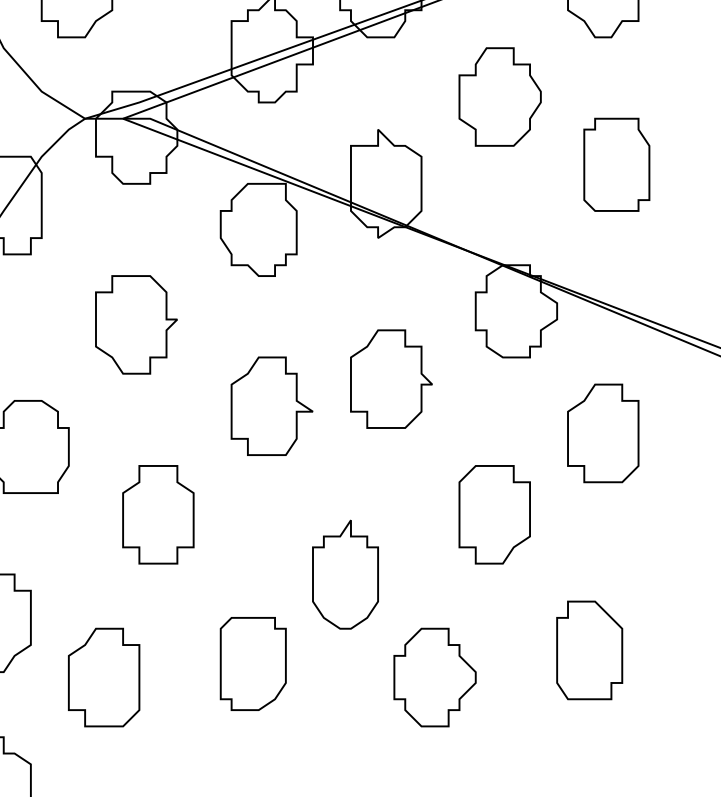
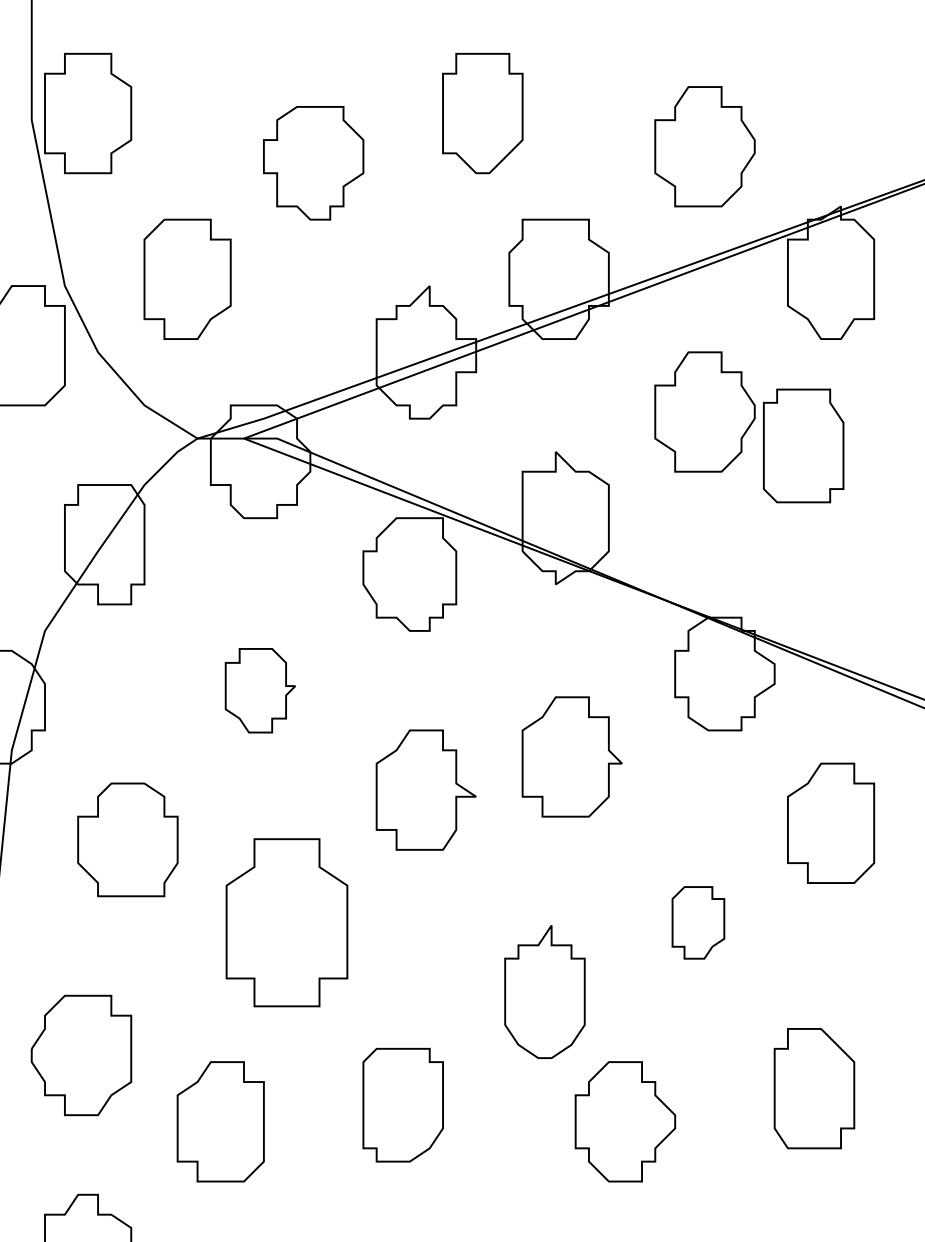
part: (616, 164) -> (803, 445), moved
part: (136, 324) -> (260, 690), size x0.7
part: (158, 514) -> (287, 922), size x1.4
part: (494, 514) -> (698, 922), size x0.6
part: (345, 574) -> (544, 991), moved

